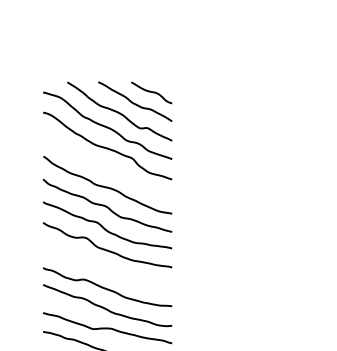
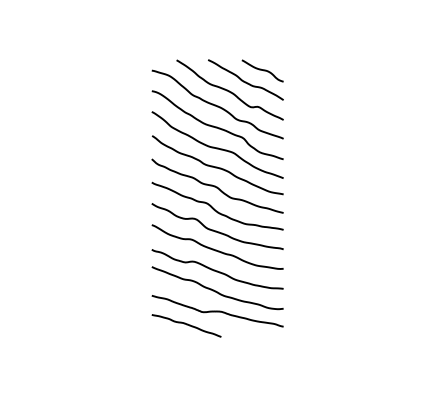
curve: (107, 167) -> (217, 147), added
curve: (106, 267) -> (216, 249), added

